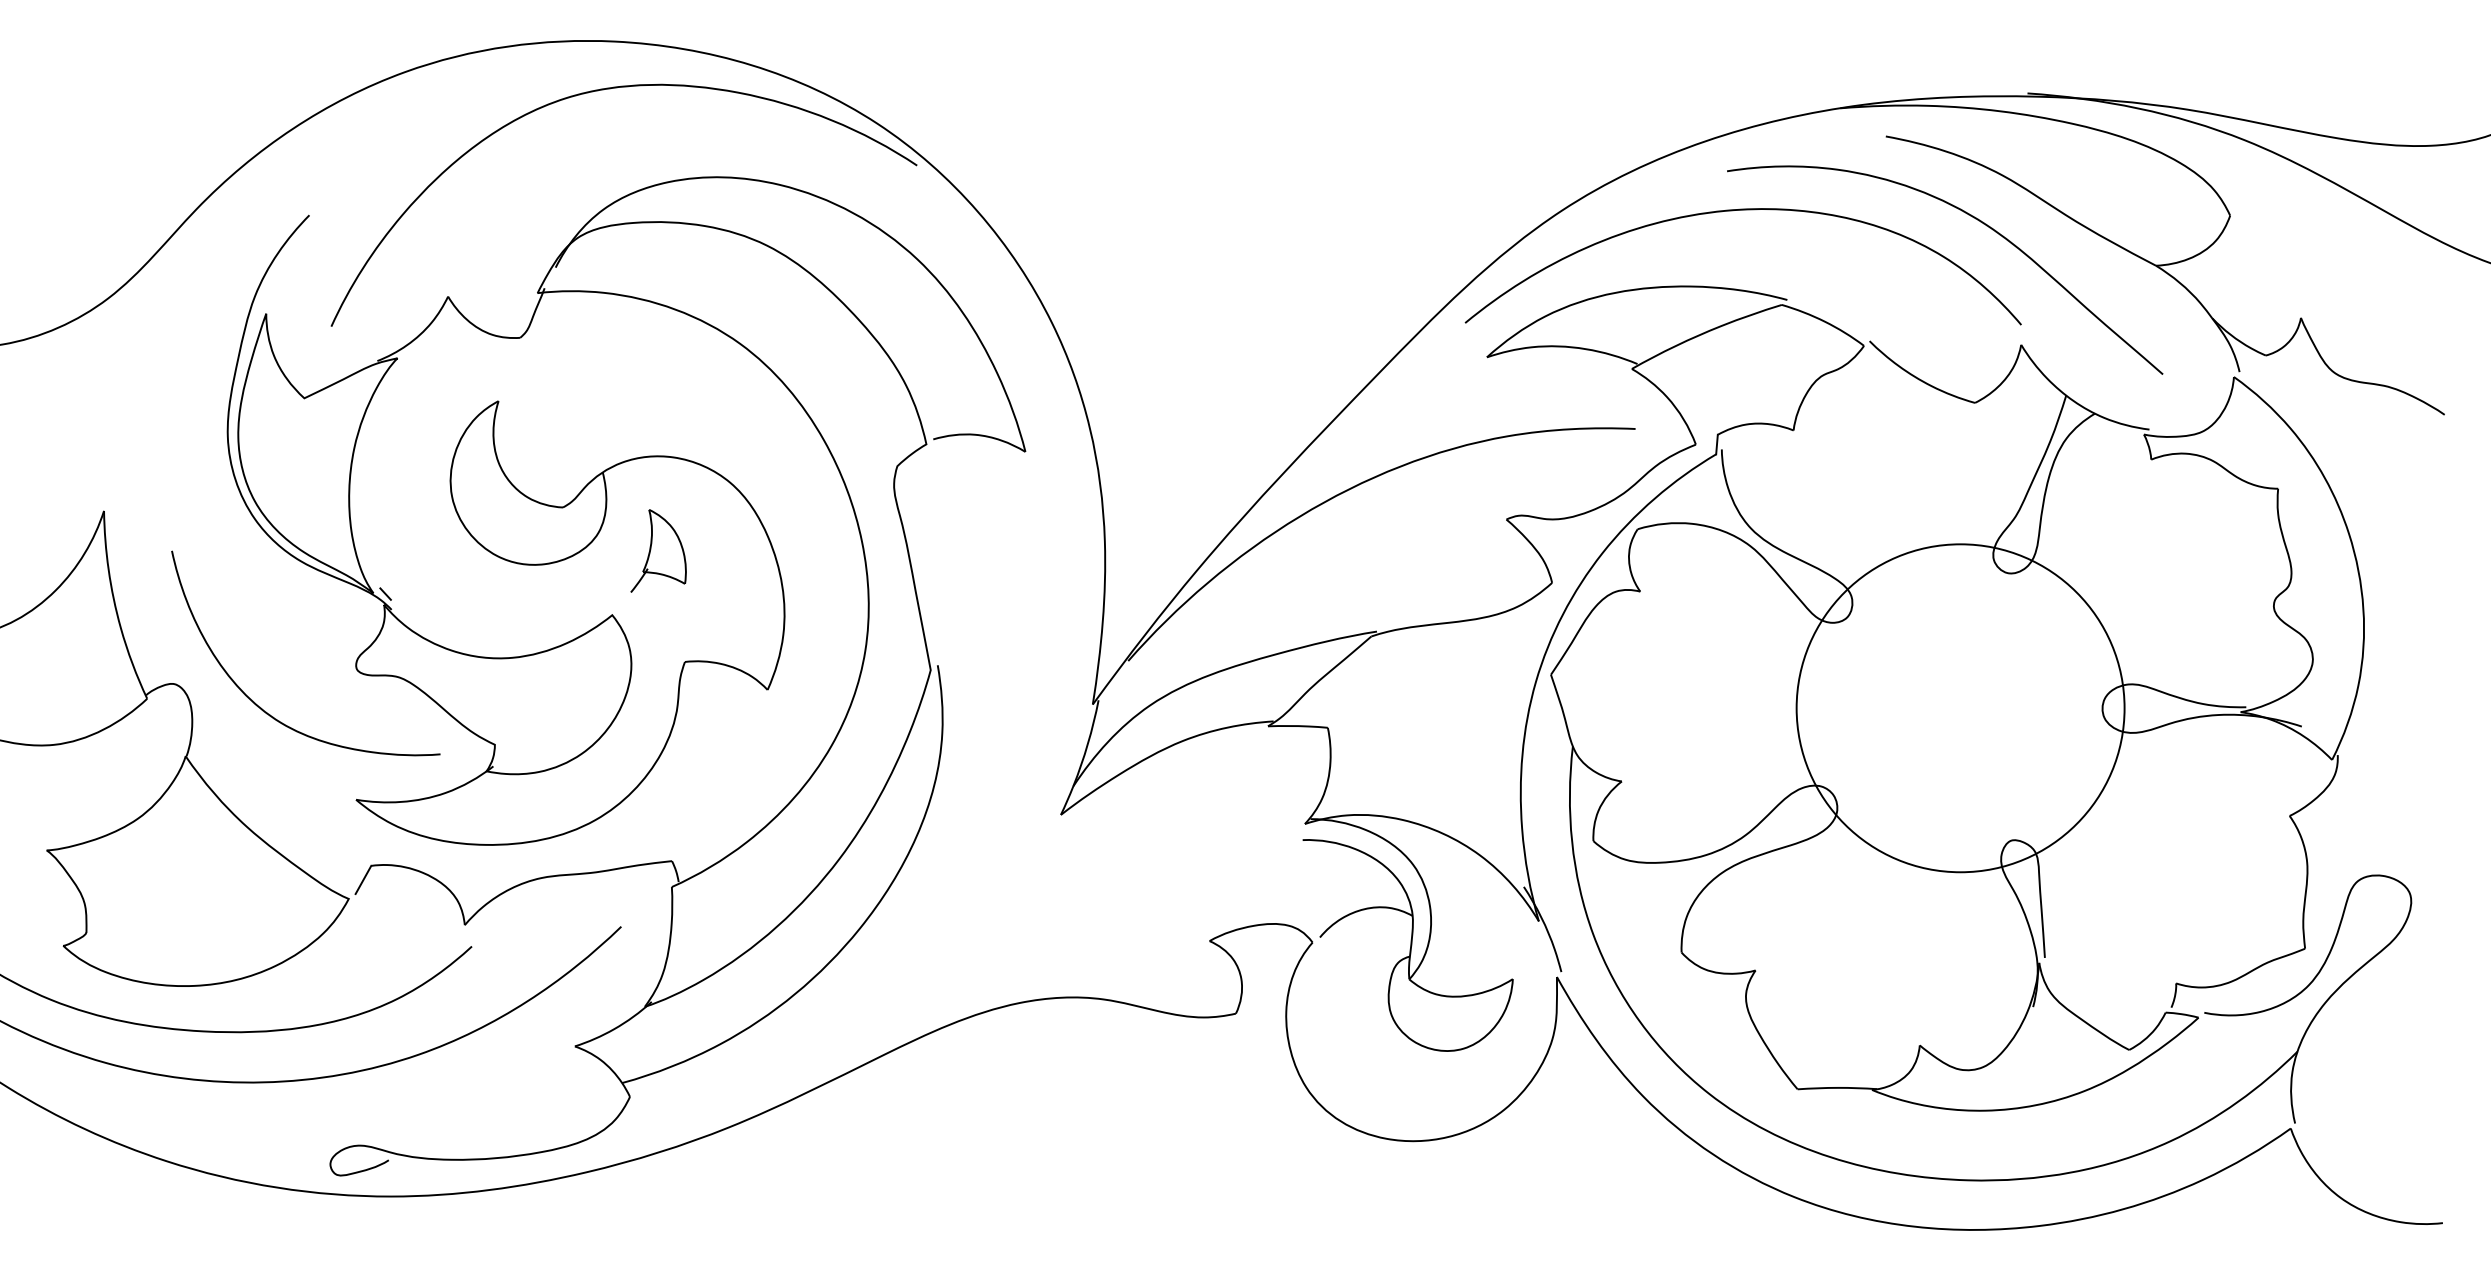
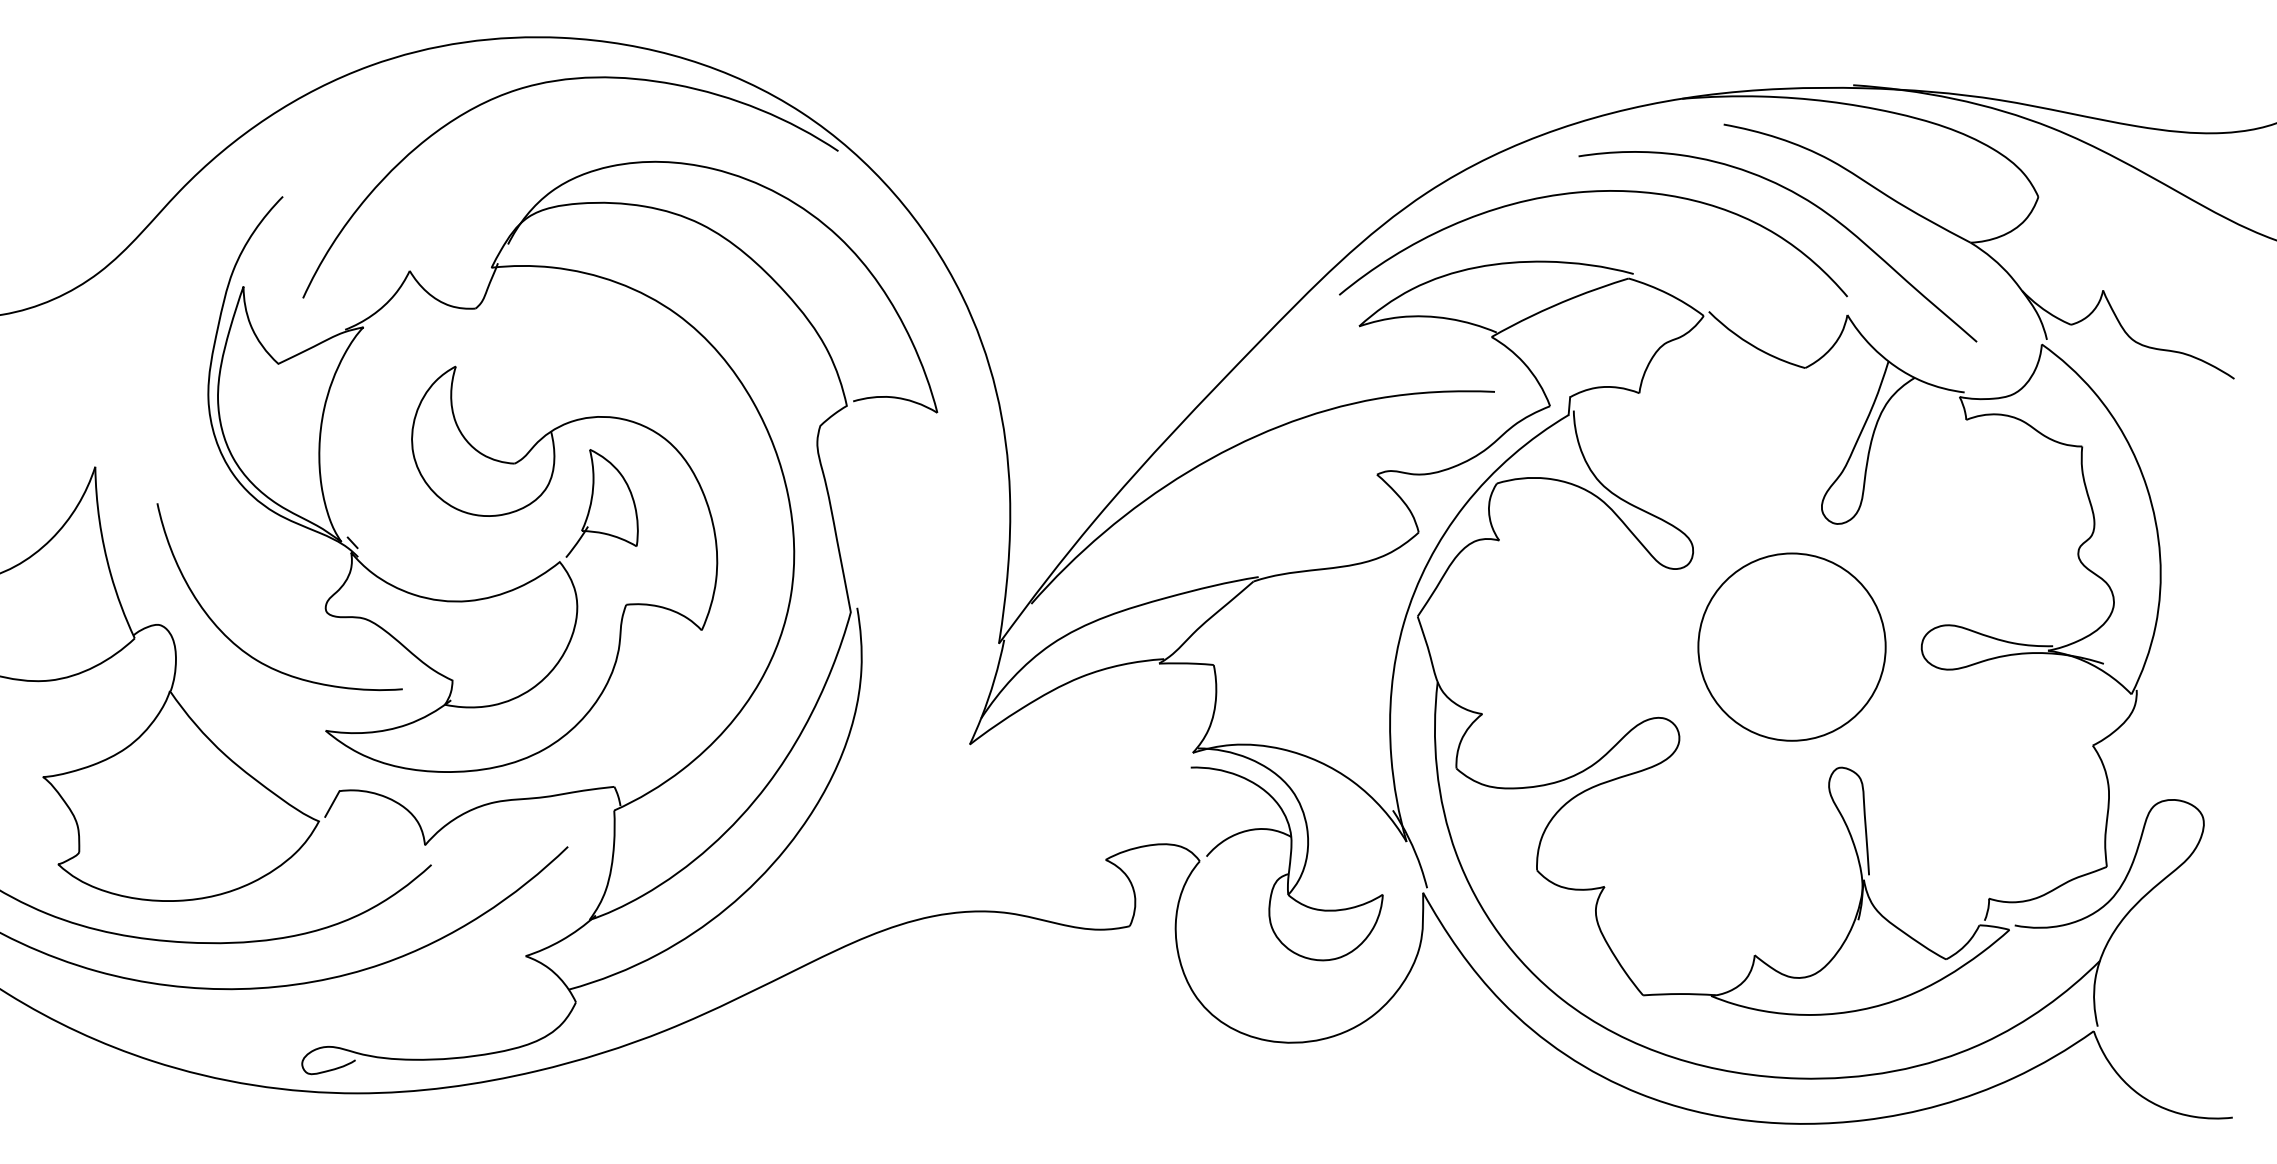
part: (658, 550) -> (602, 502), size x1.43
circle: (1960, 707) -> (1791, 646), size x0.62

